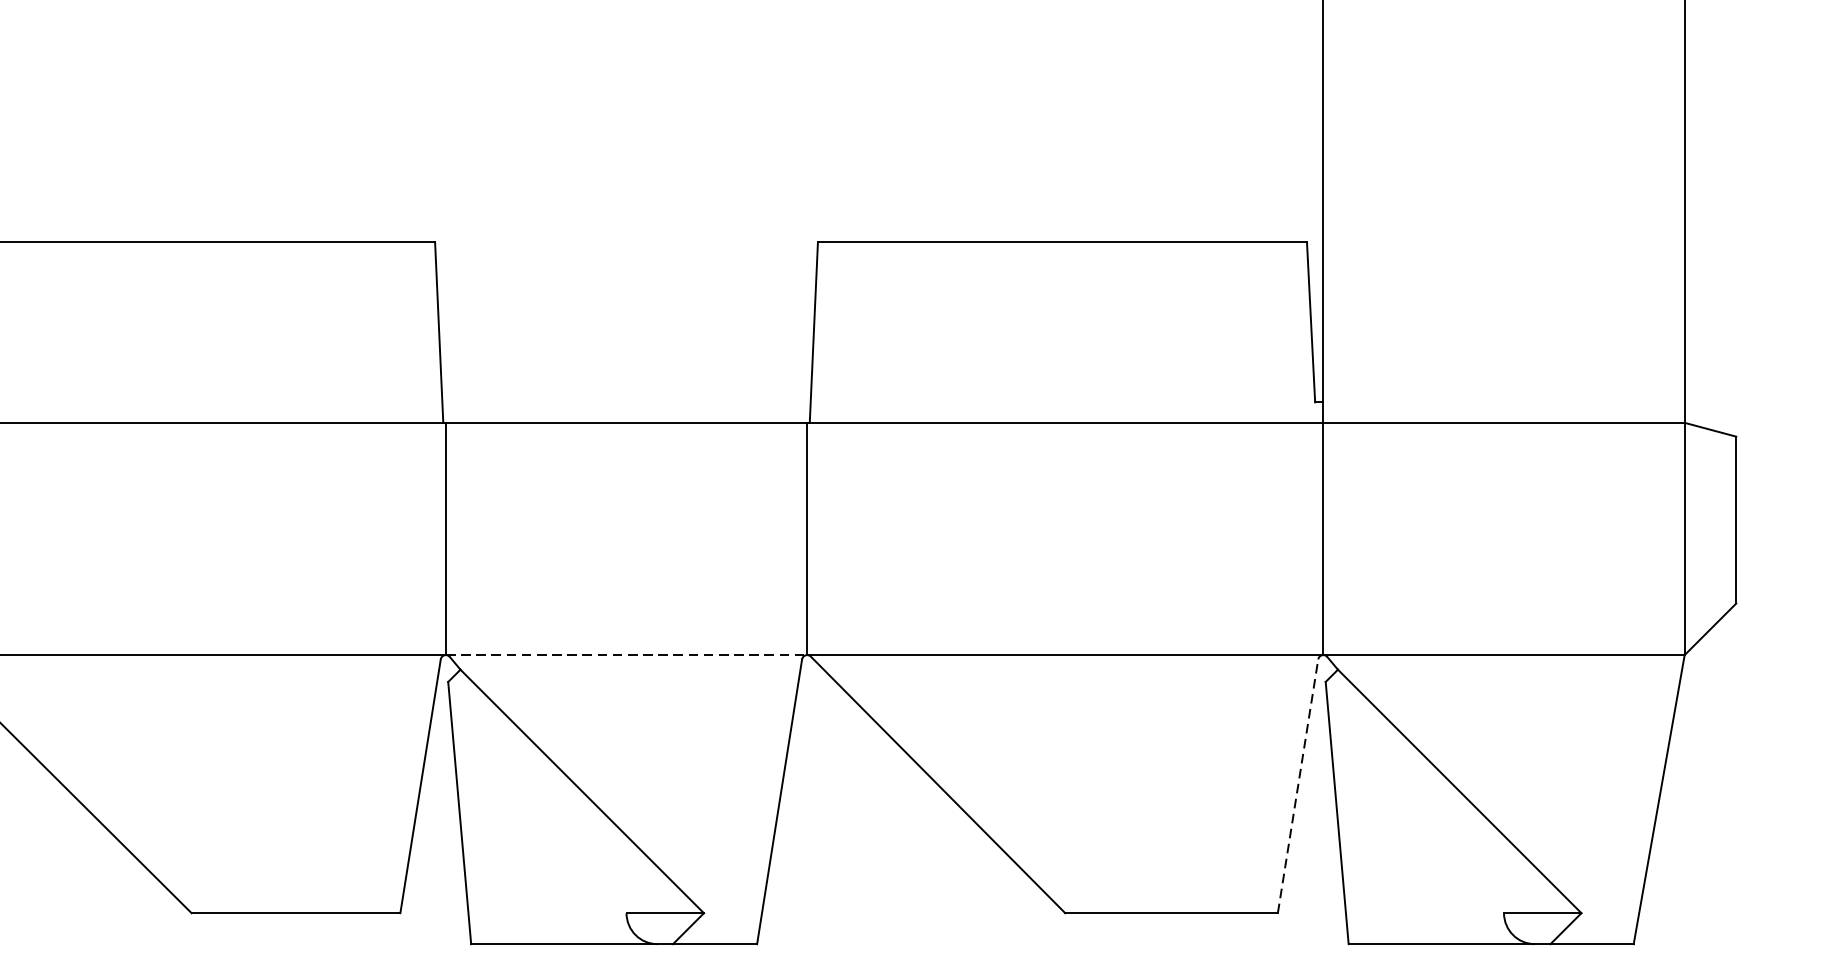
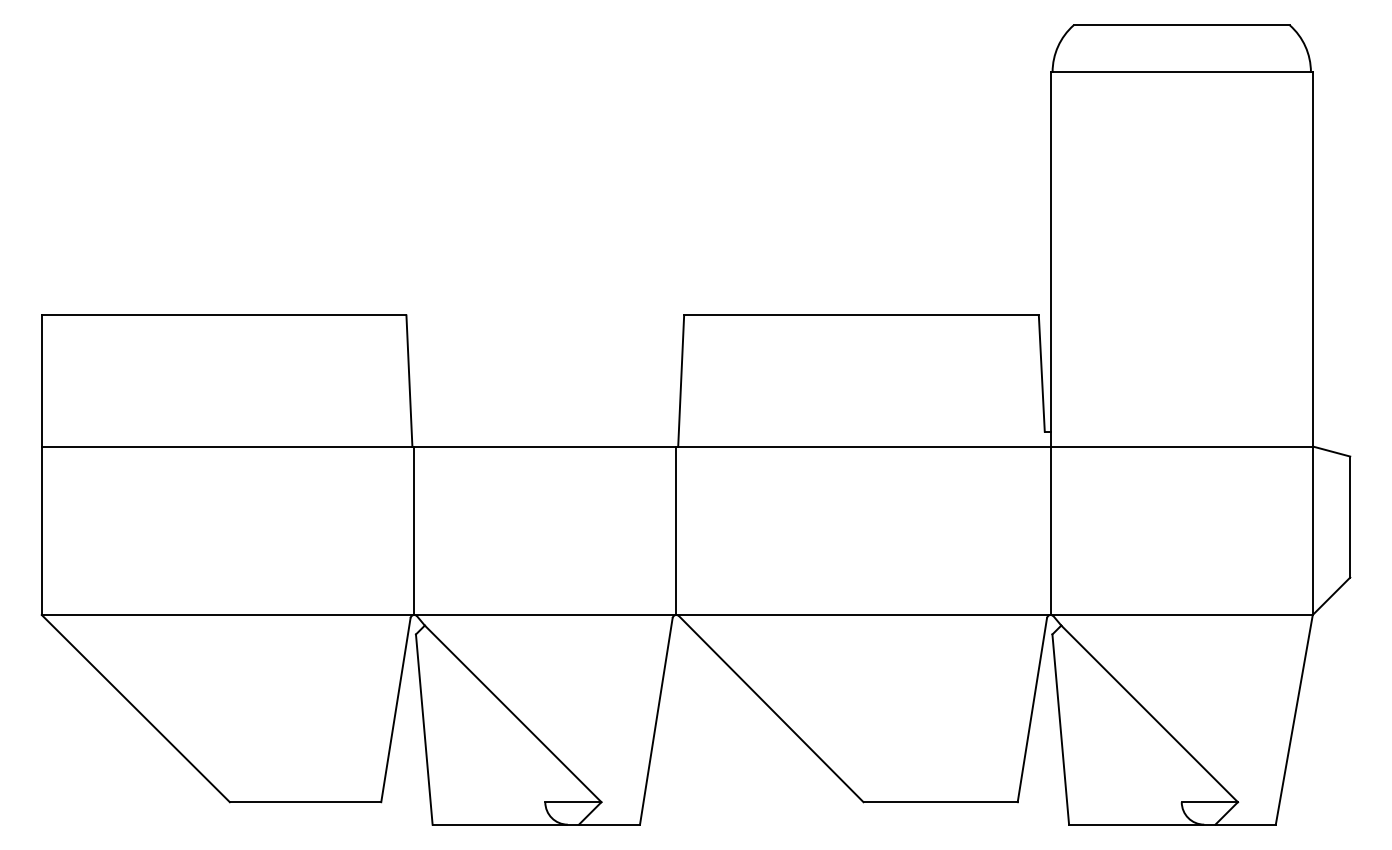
line: (626, 655) -> (545, 615), dashed -> solid
line: (1298, 785) -> (1032, 709), dashed -> solid

